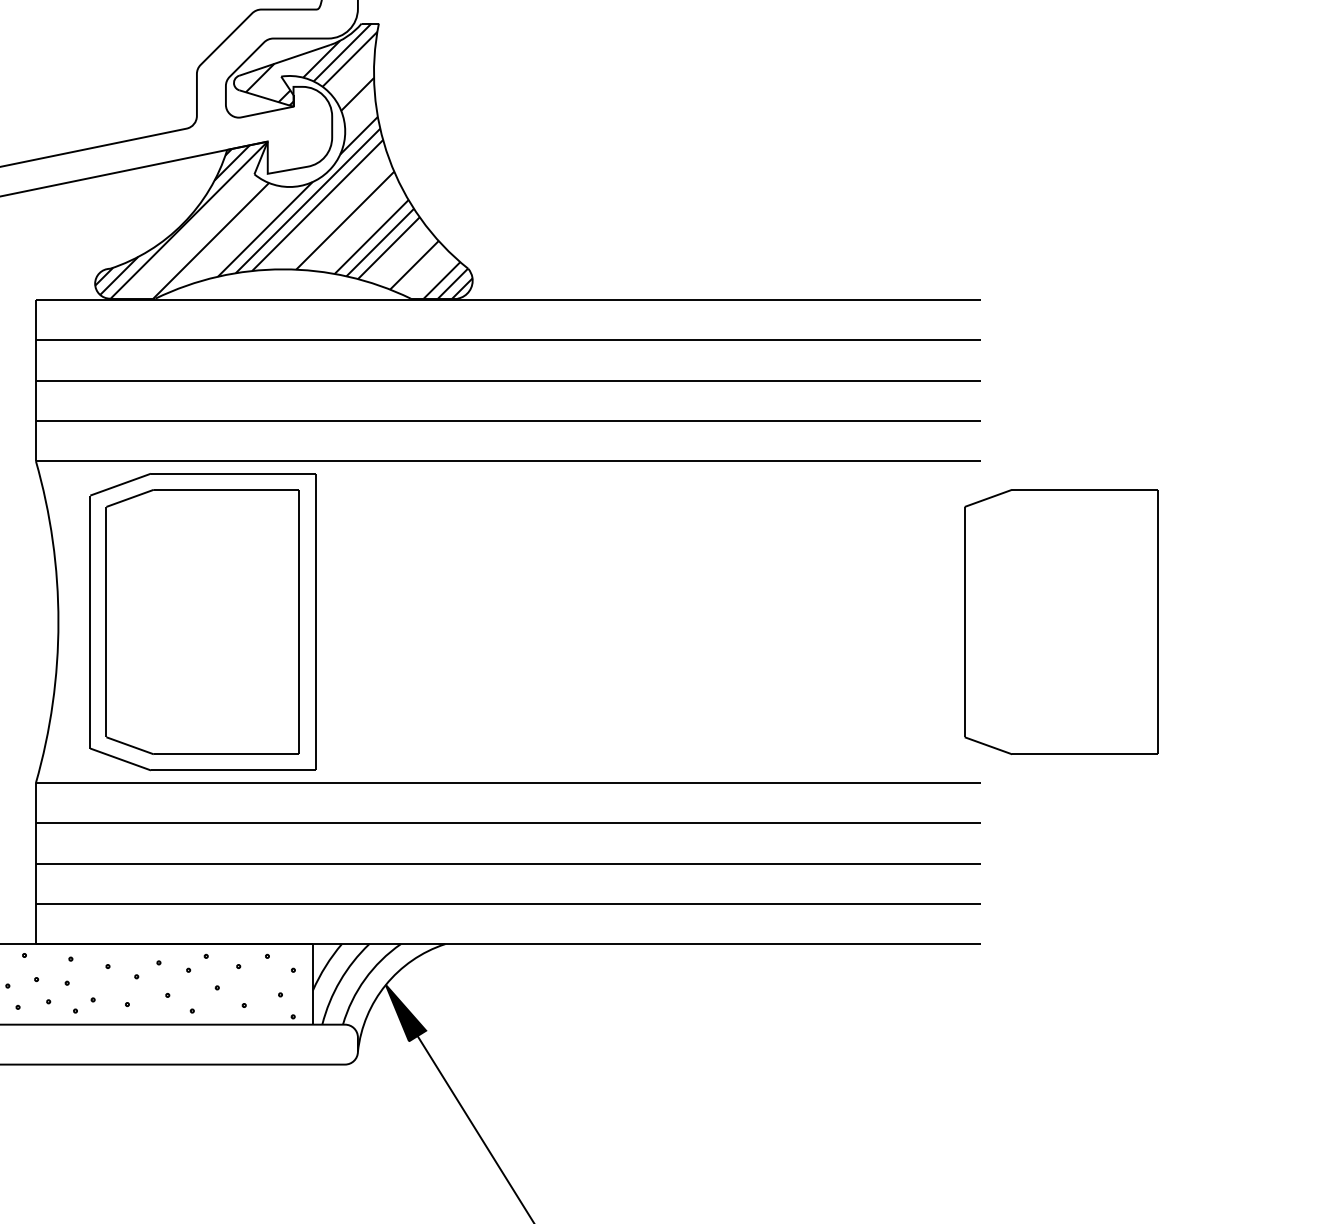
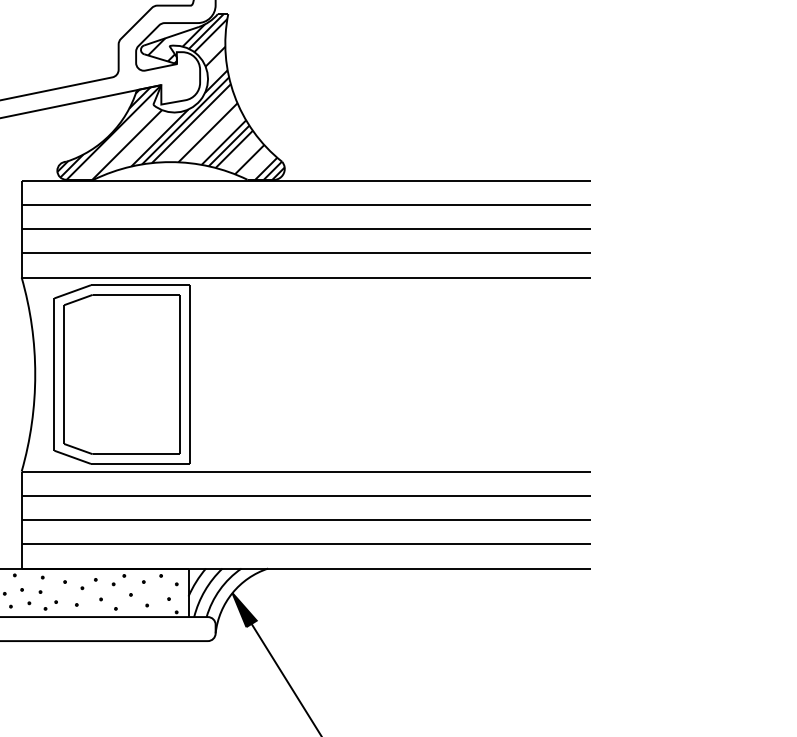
part: (1059, 621) -> (638, 374), removed

